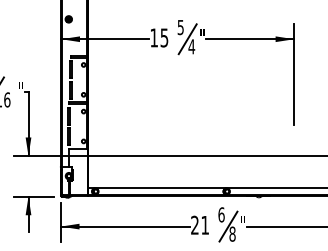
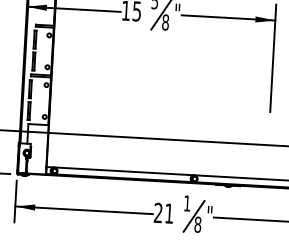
text: (191, 46) -> (165, 22), 4 -> 8
text: (221, 214) -> (187, 203), 6 -> 1

